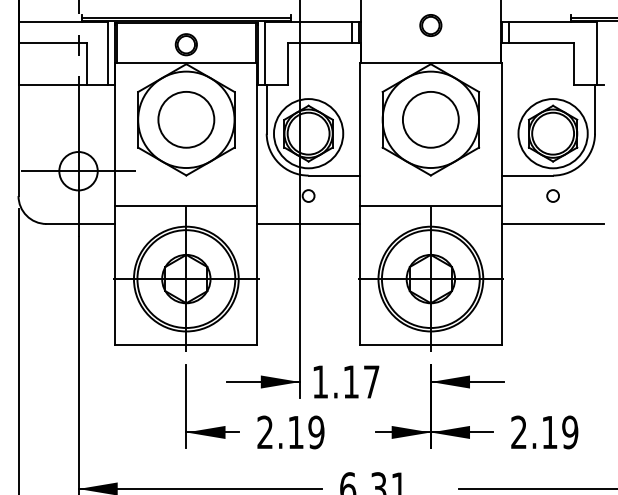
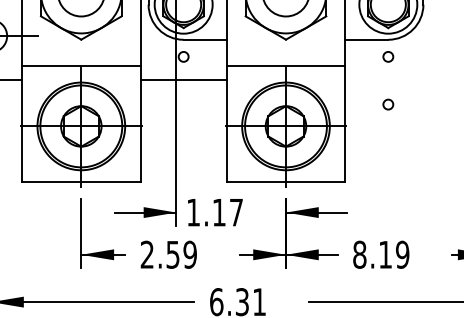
line: (552, 223) -> (387, 79), removed
circle: (552, 252) -> (387, 104), added
text: (295, 432) -> (172, 254), 2.19 -> 2.59
text: (519, 432) -> (360, 254), 2.19 -> 8.19

